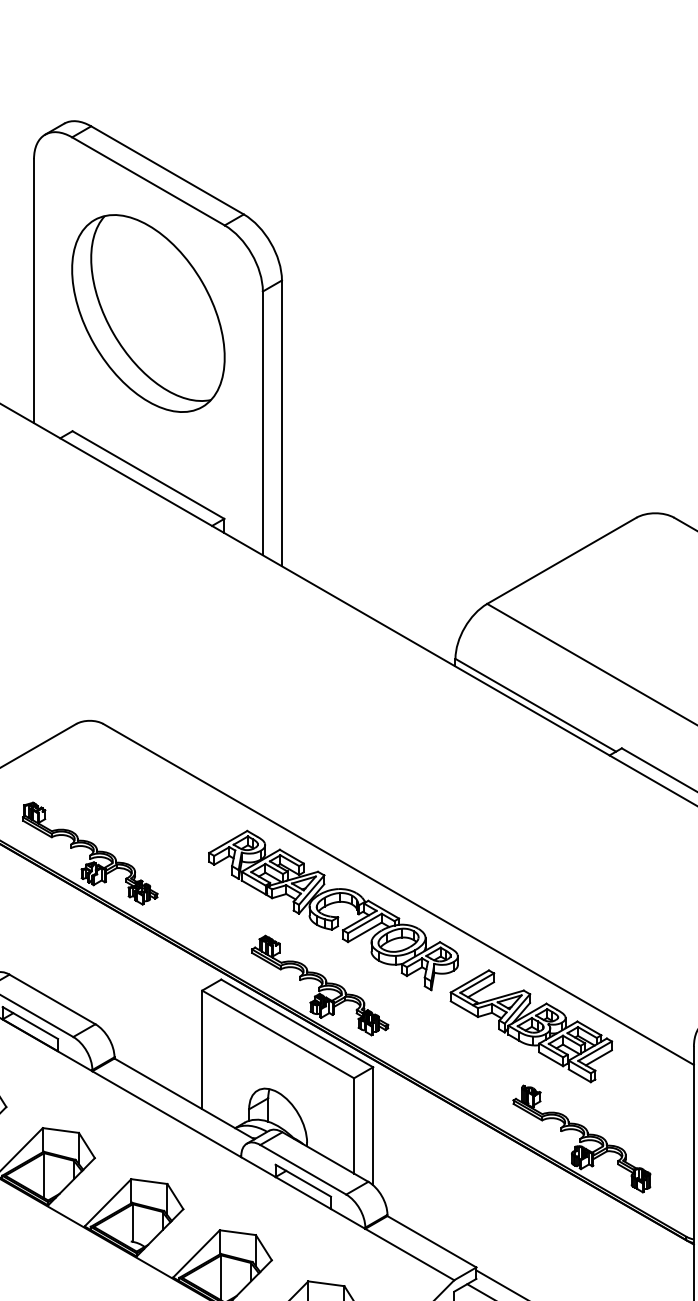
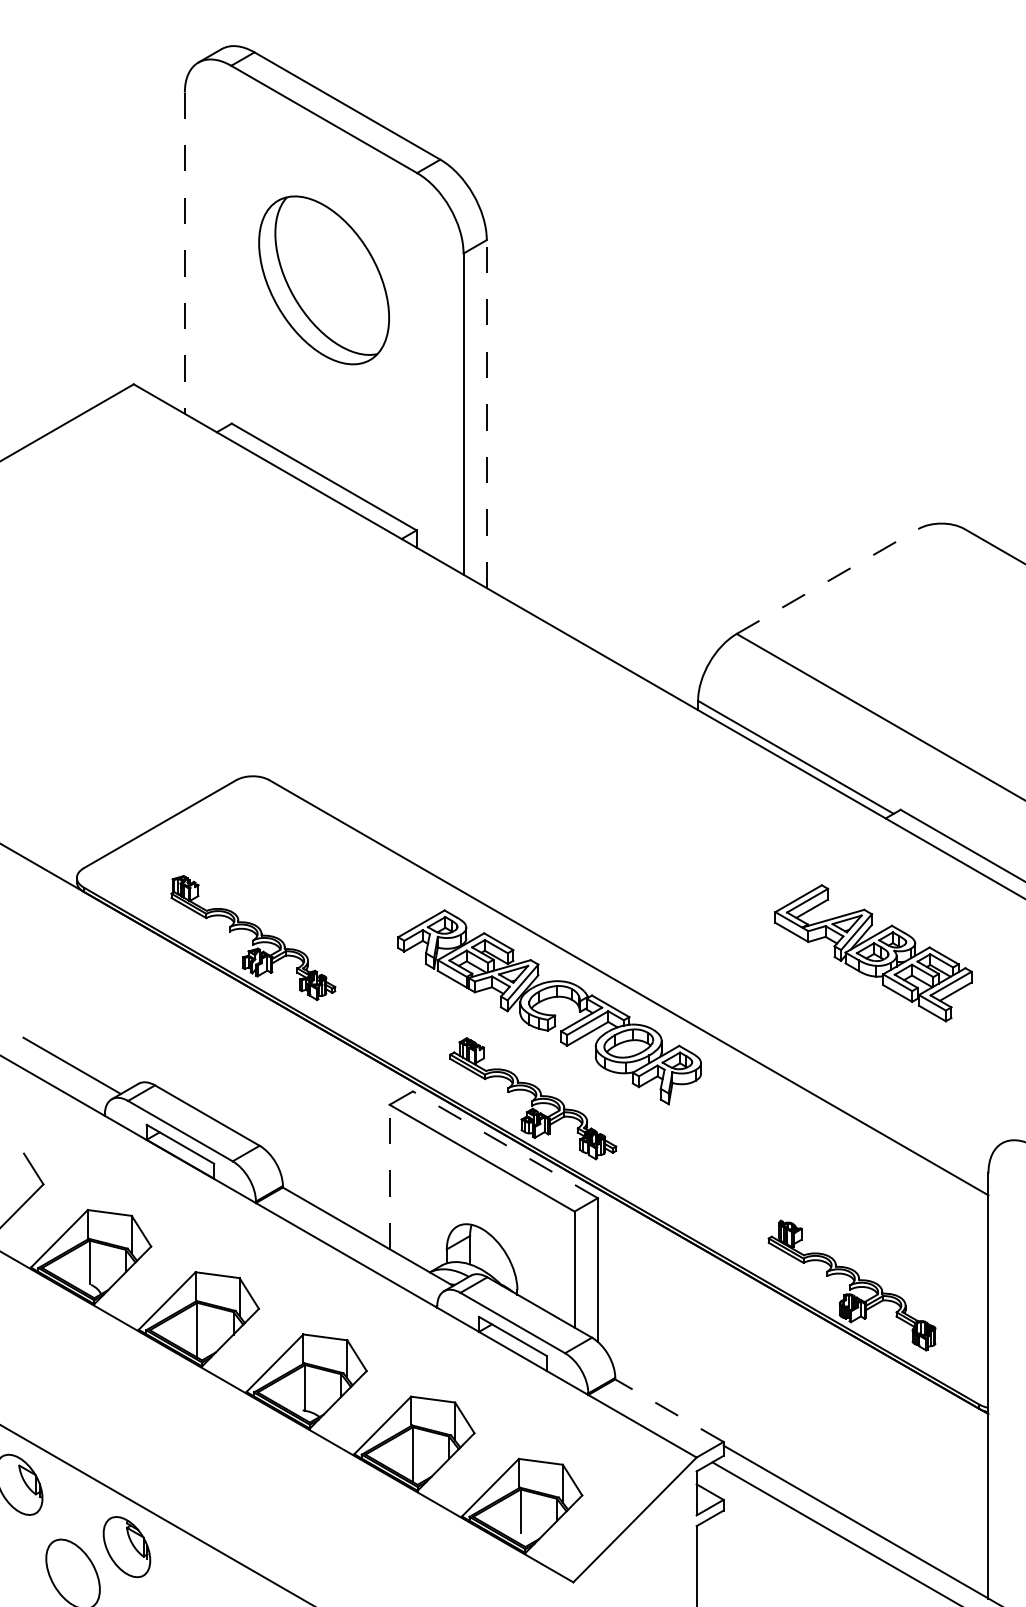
line: (33, 291) -> (184, 253), solid -> dashed
part: (147, 313) -> (323, 280), size x0.7
line: (281, 422) -> (486, 413), solid -> dashed
line: (561, 560) -> (827, 581), solid -> dashed
line: (297, 1023) -> (505, 1144), solid -> dashed
part: (531, 1026) -> (873, 953), moved
line: (202, 1049) -> (389, 1176), solid -> dashed
line: (431, 1241) -> (669, 1410), solid -> dashed

